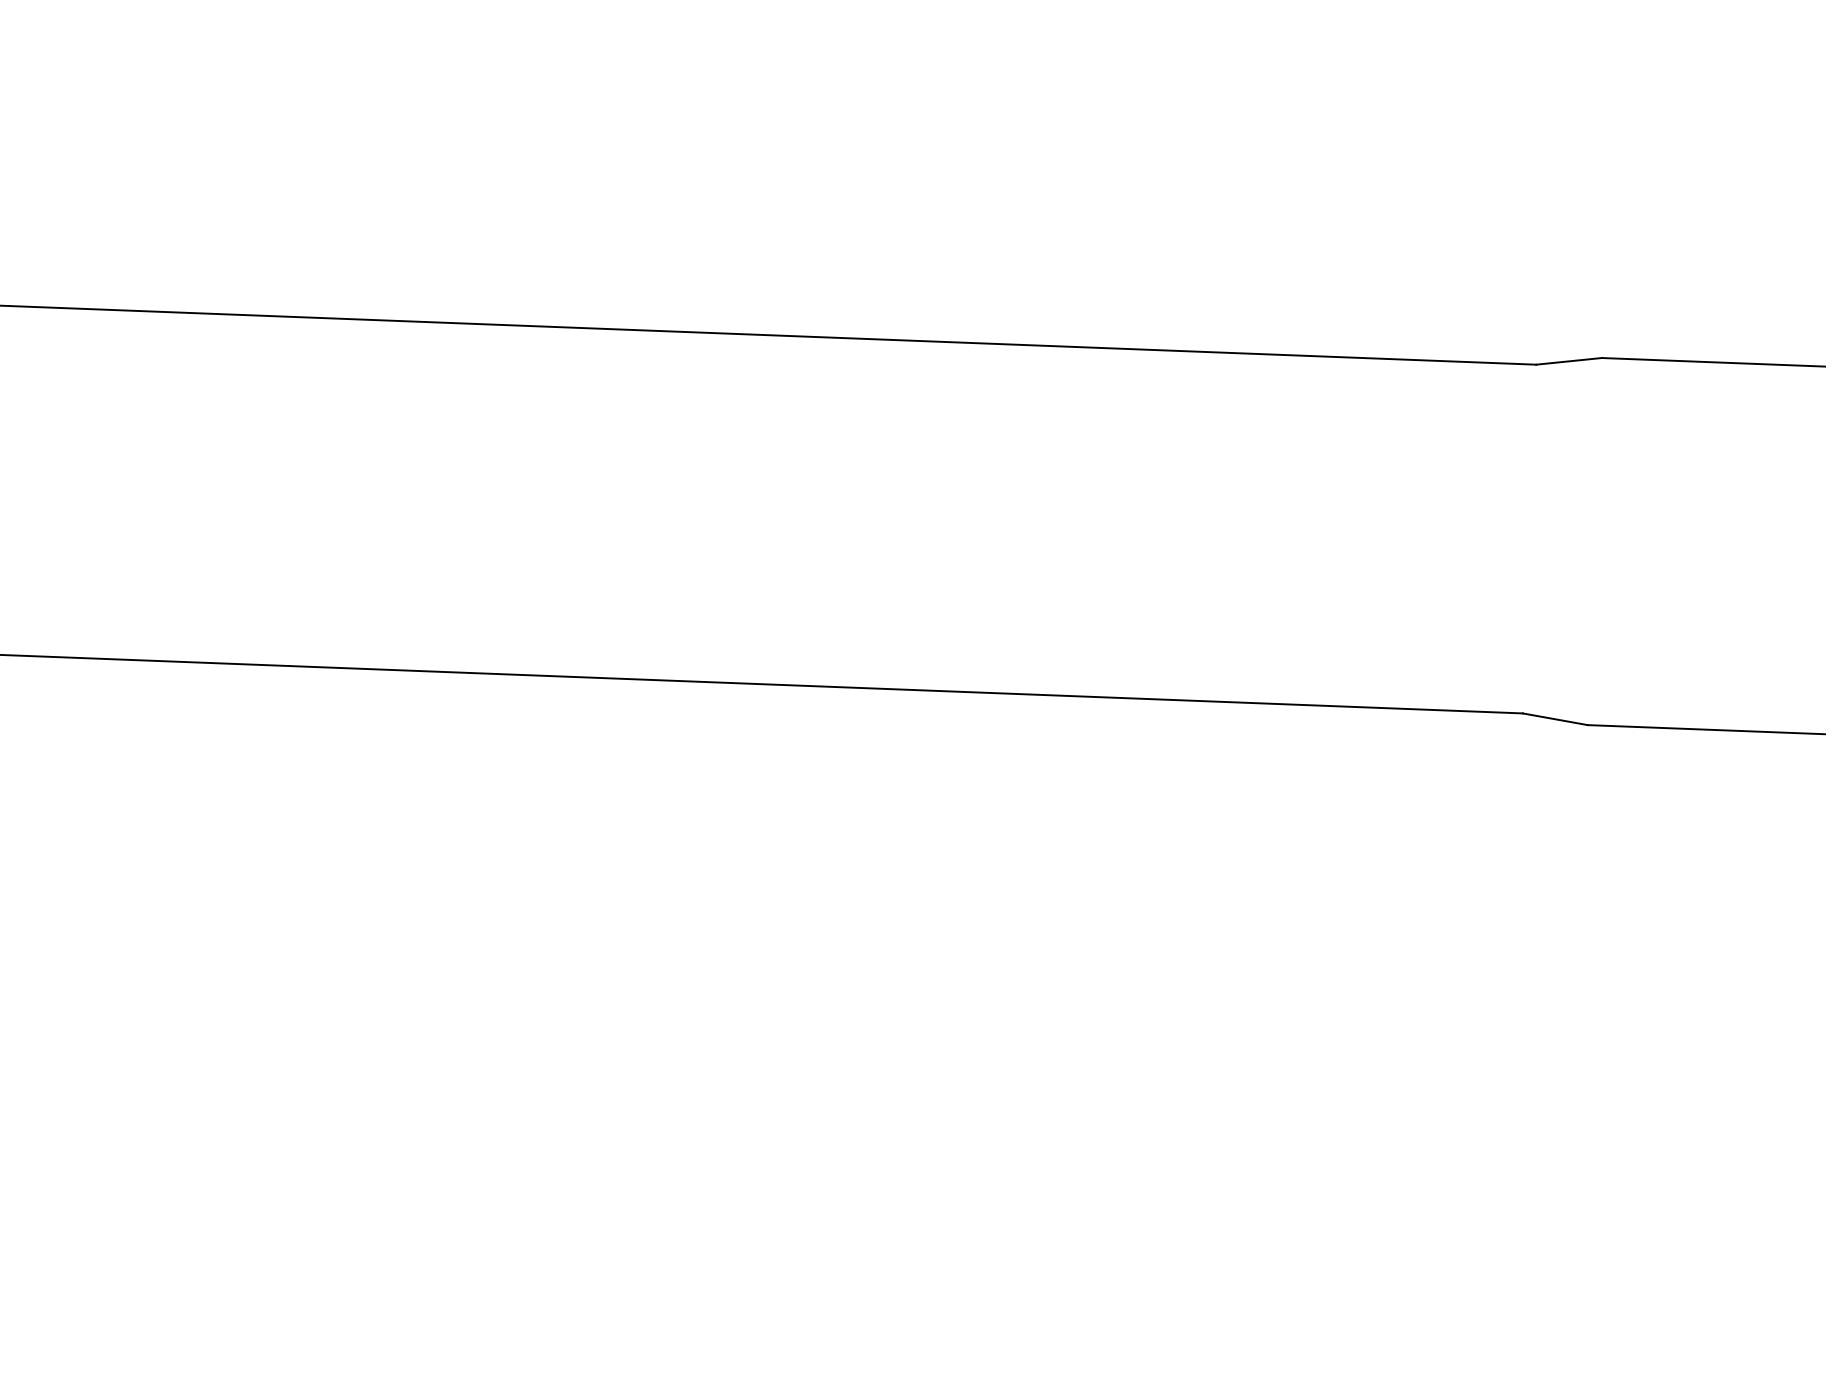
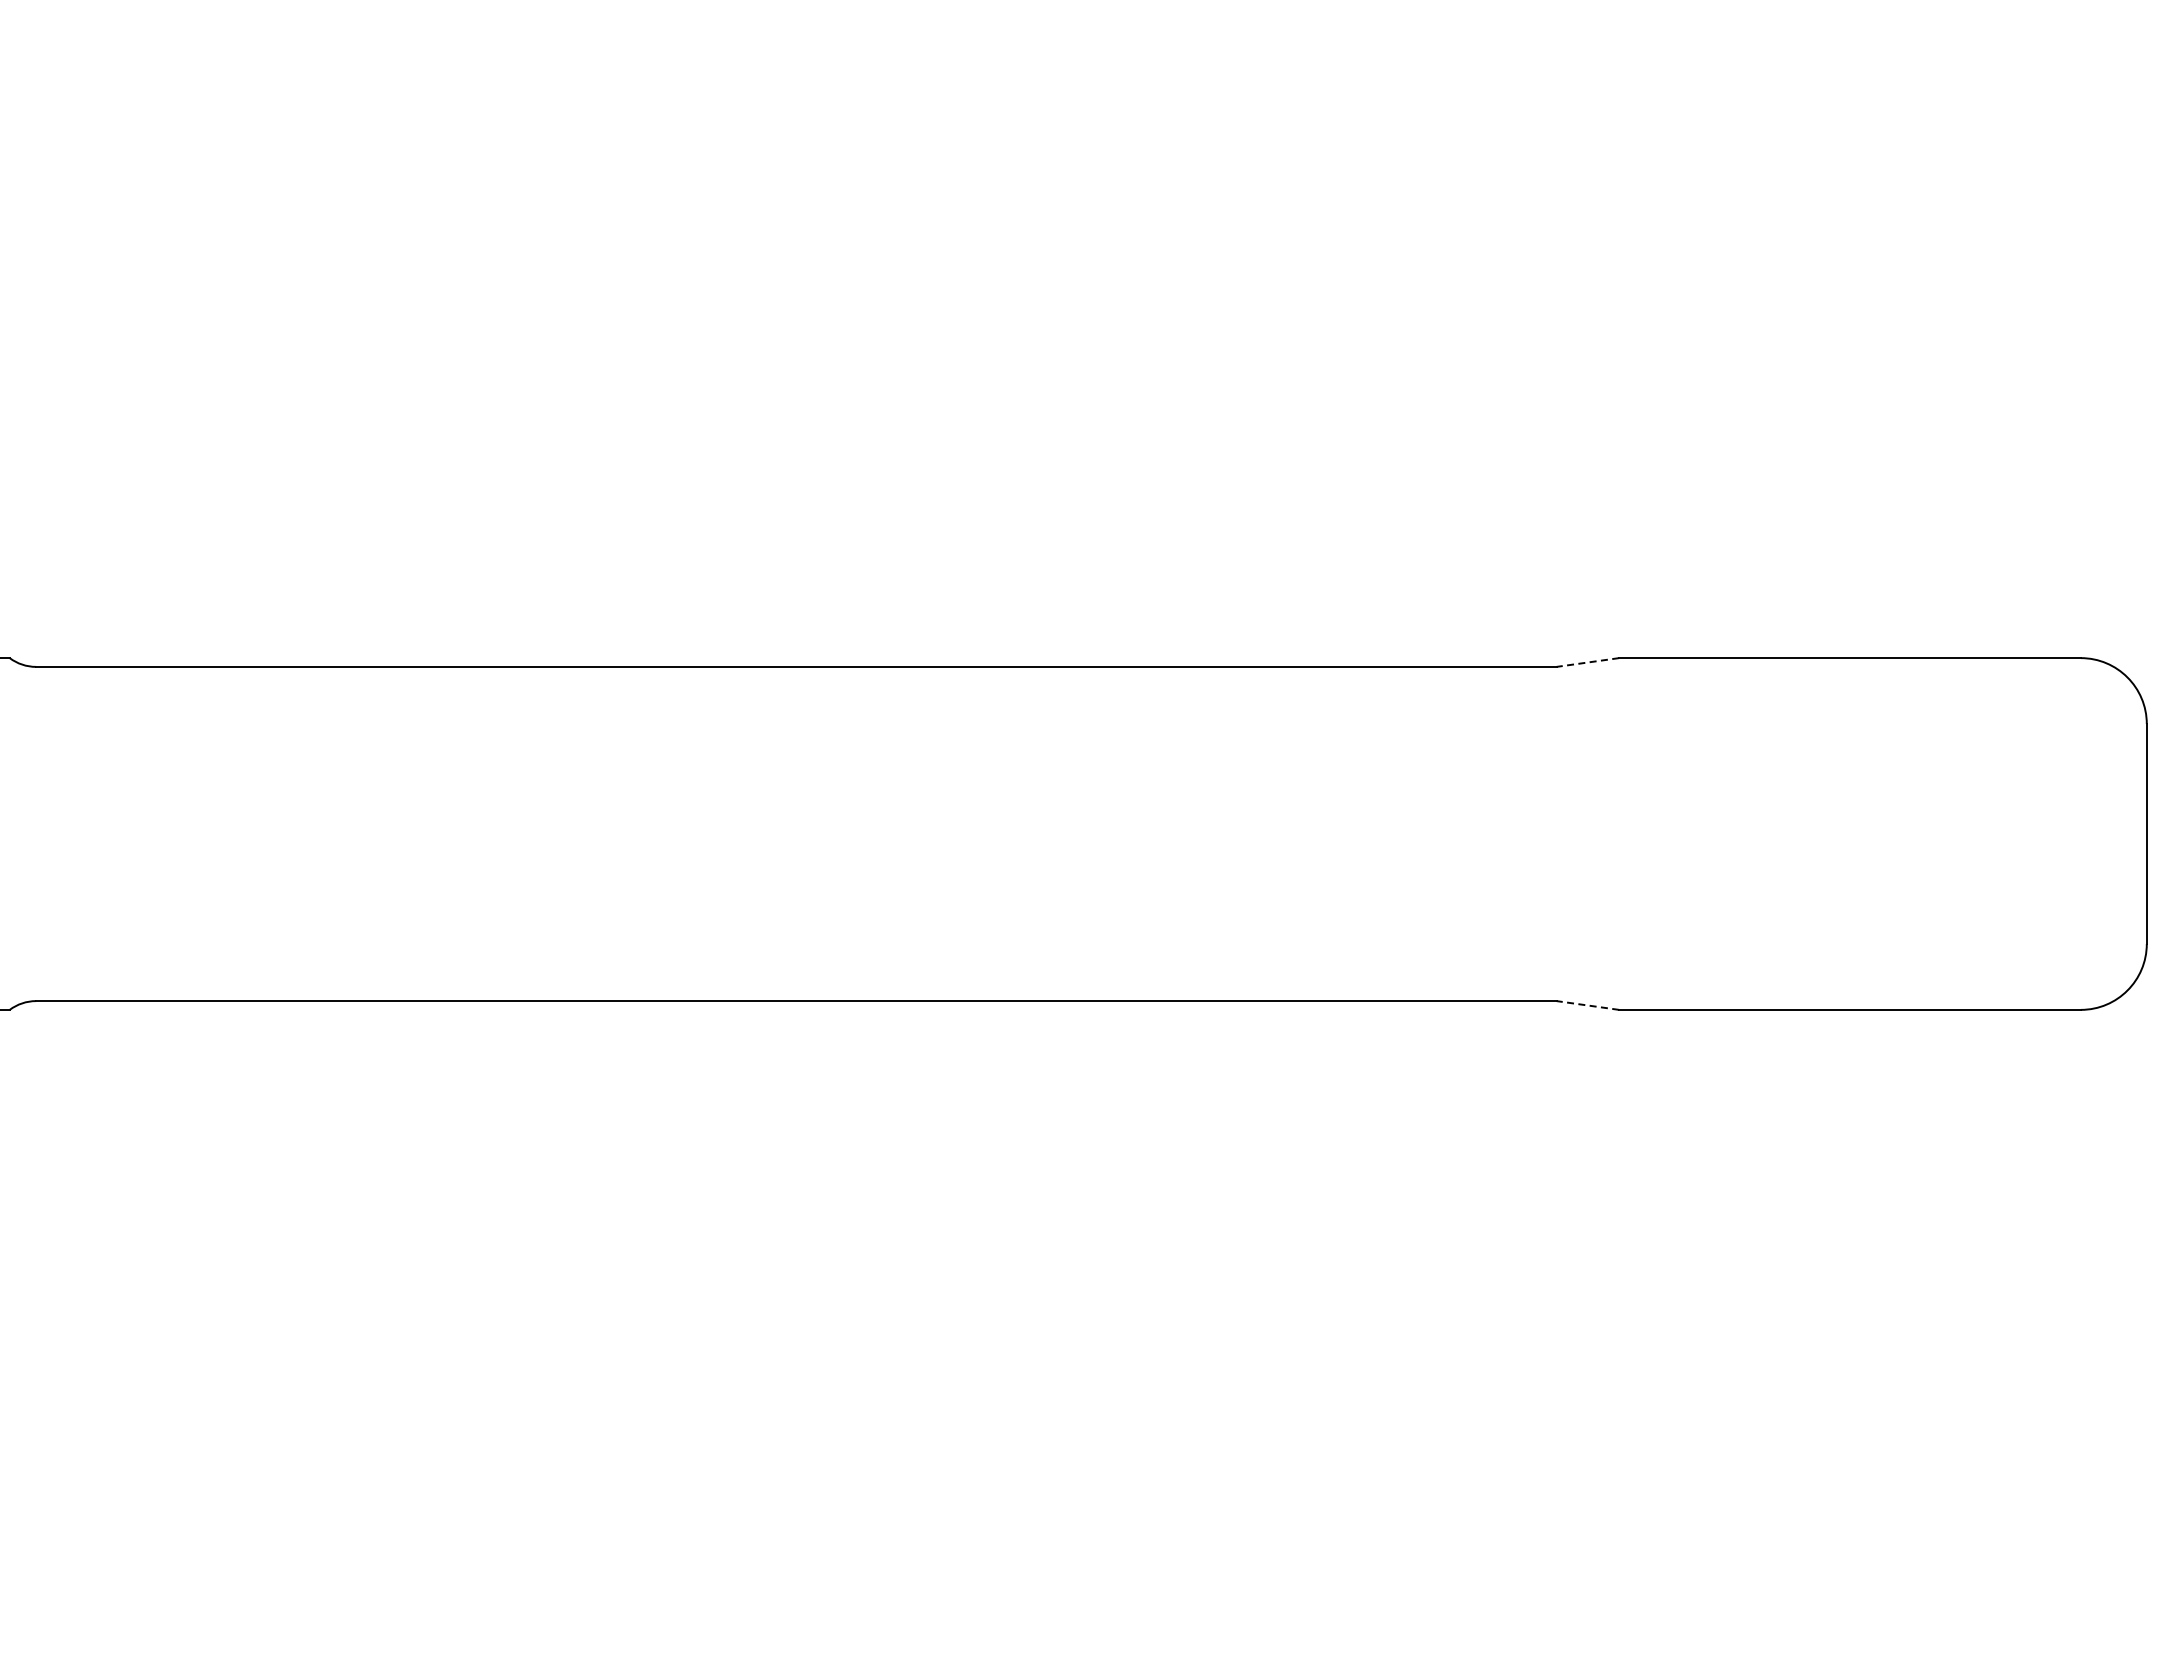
line: (1568, 361) -> (1587, 662), solid -> dashed
line: (1554, 719) -> (1587, 1005), solid -> dashed

